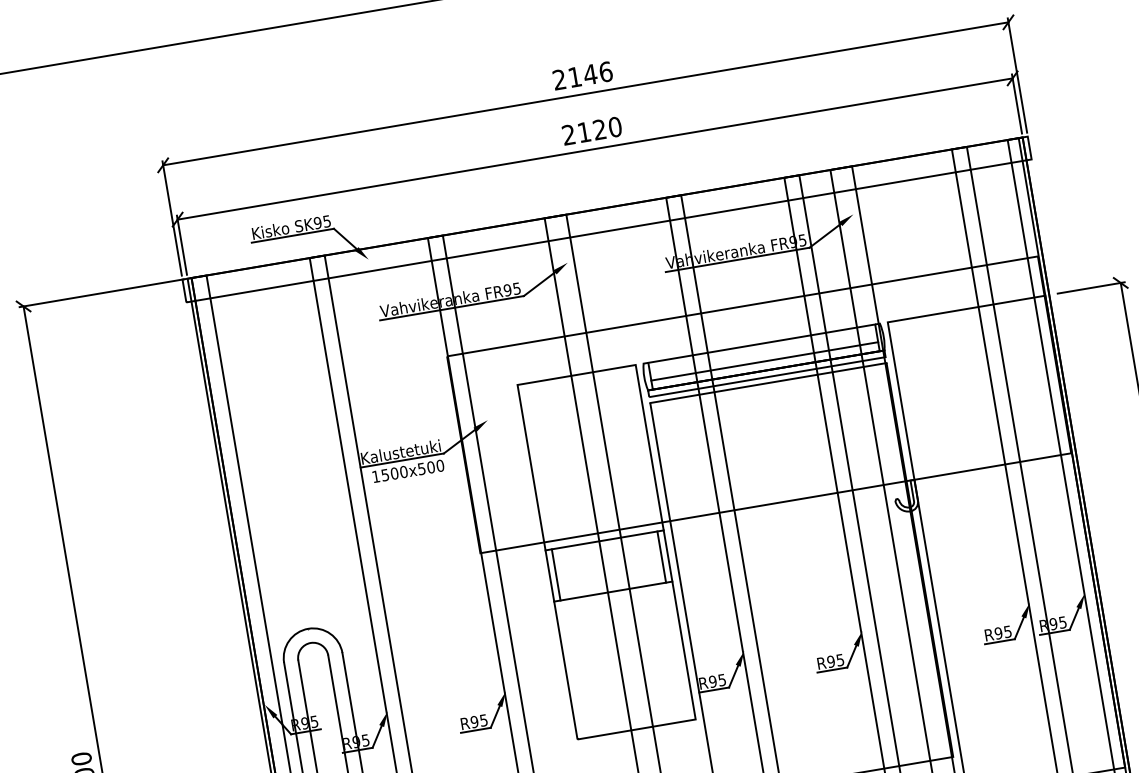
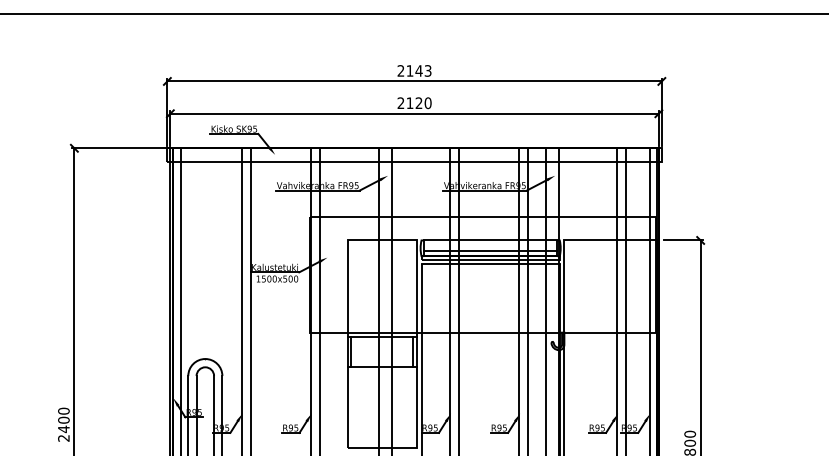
text: (604, 71) -> (427, 70), 2146 -> 2143

